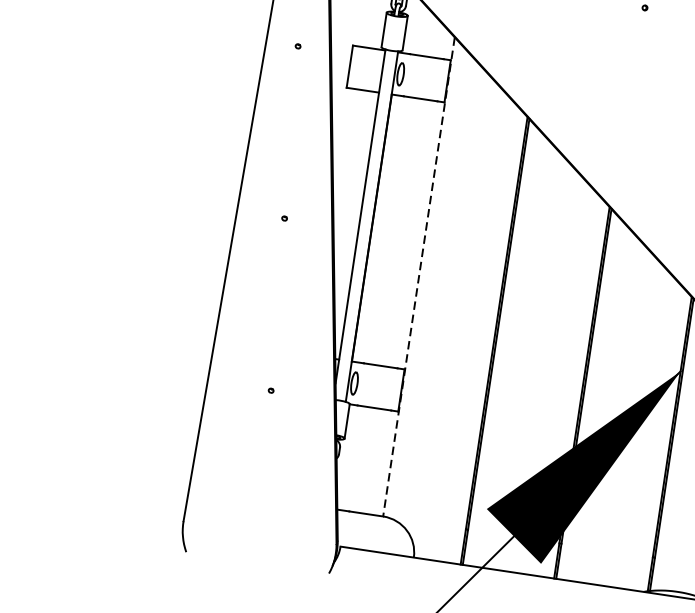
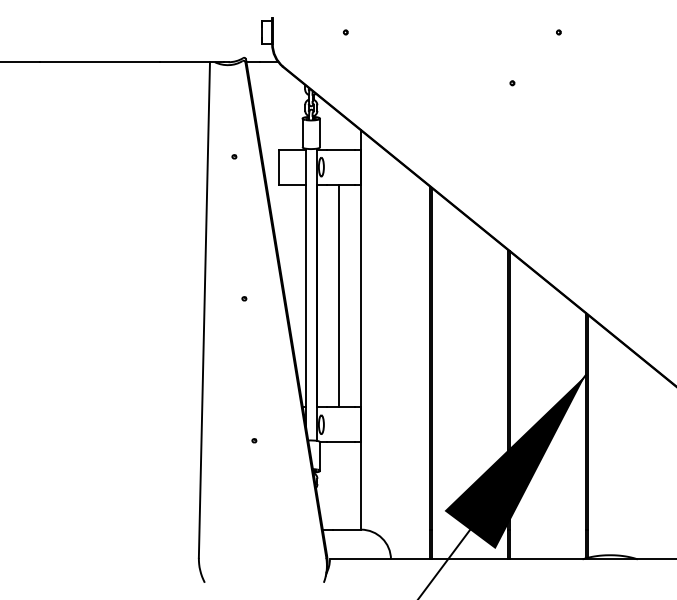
line: (398, 231) -> (338, 295), added
line: (419, 277) -> (361, 330), dashed -> solid

